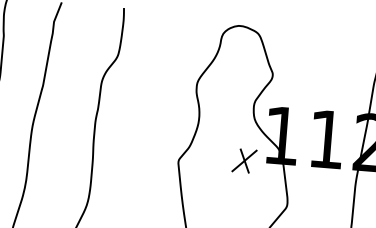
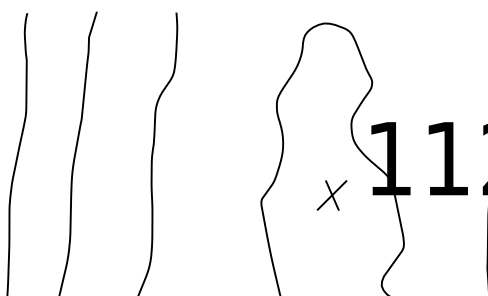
part: (244, 160) -> (331, 195), moved

